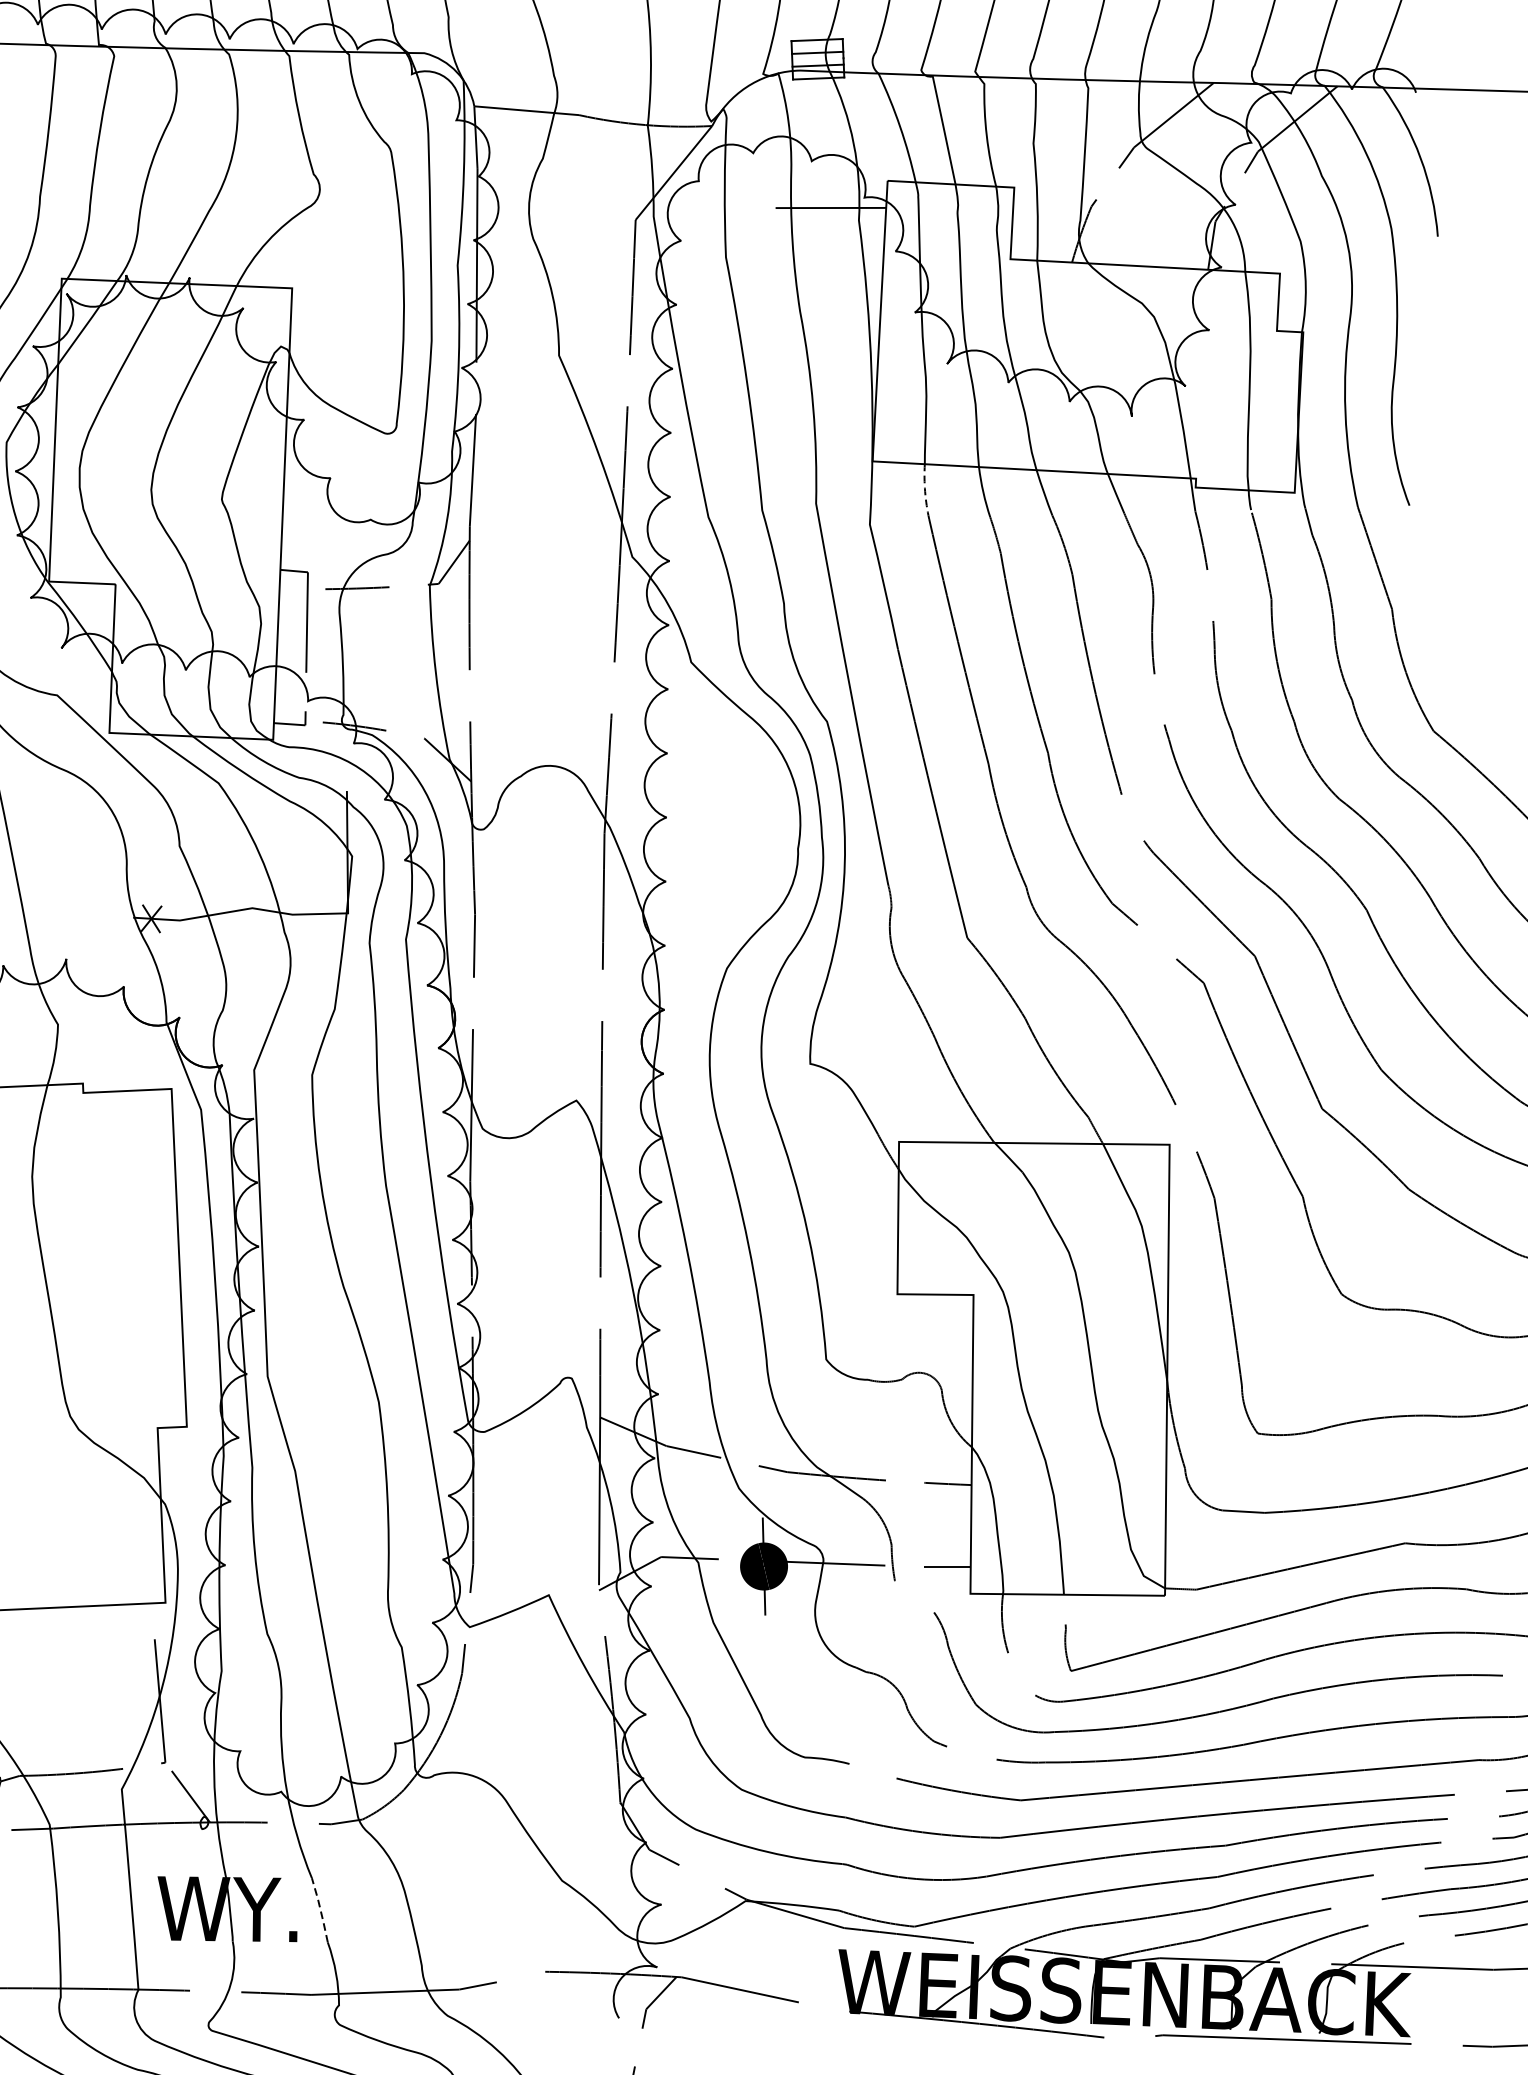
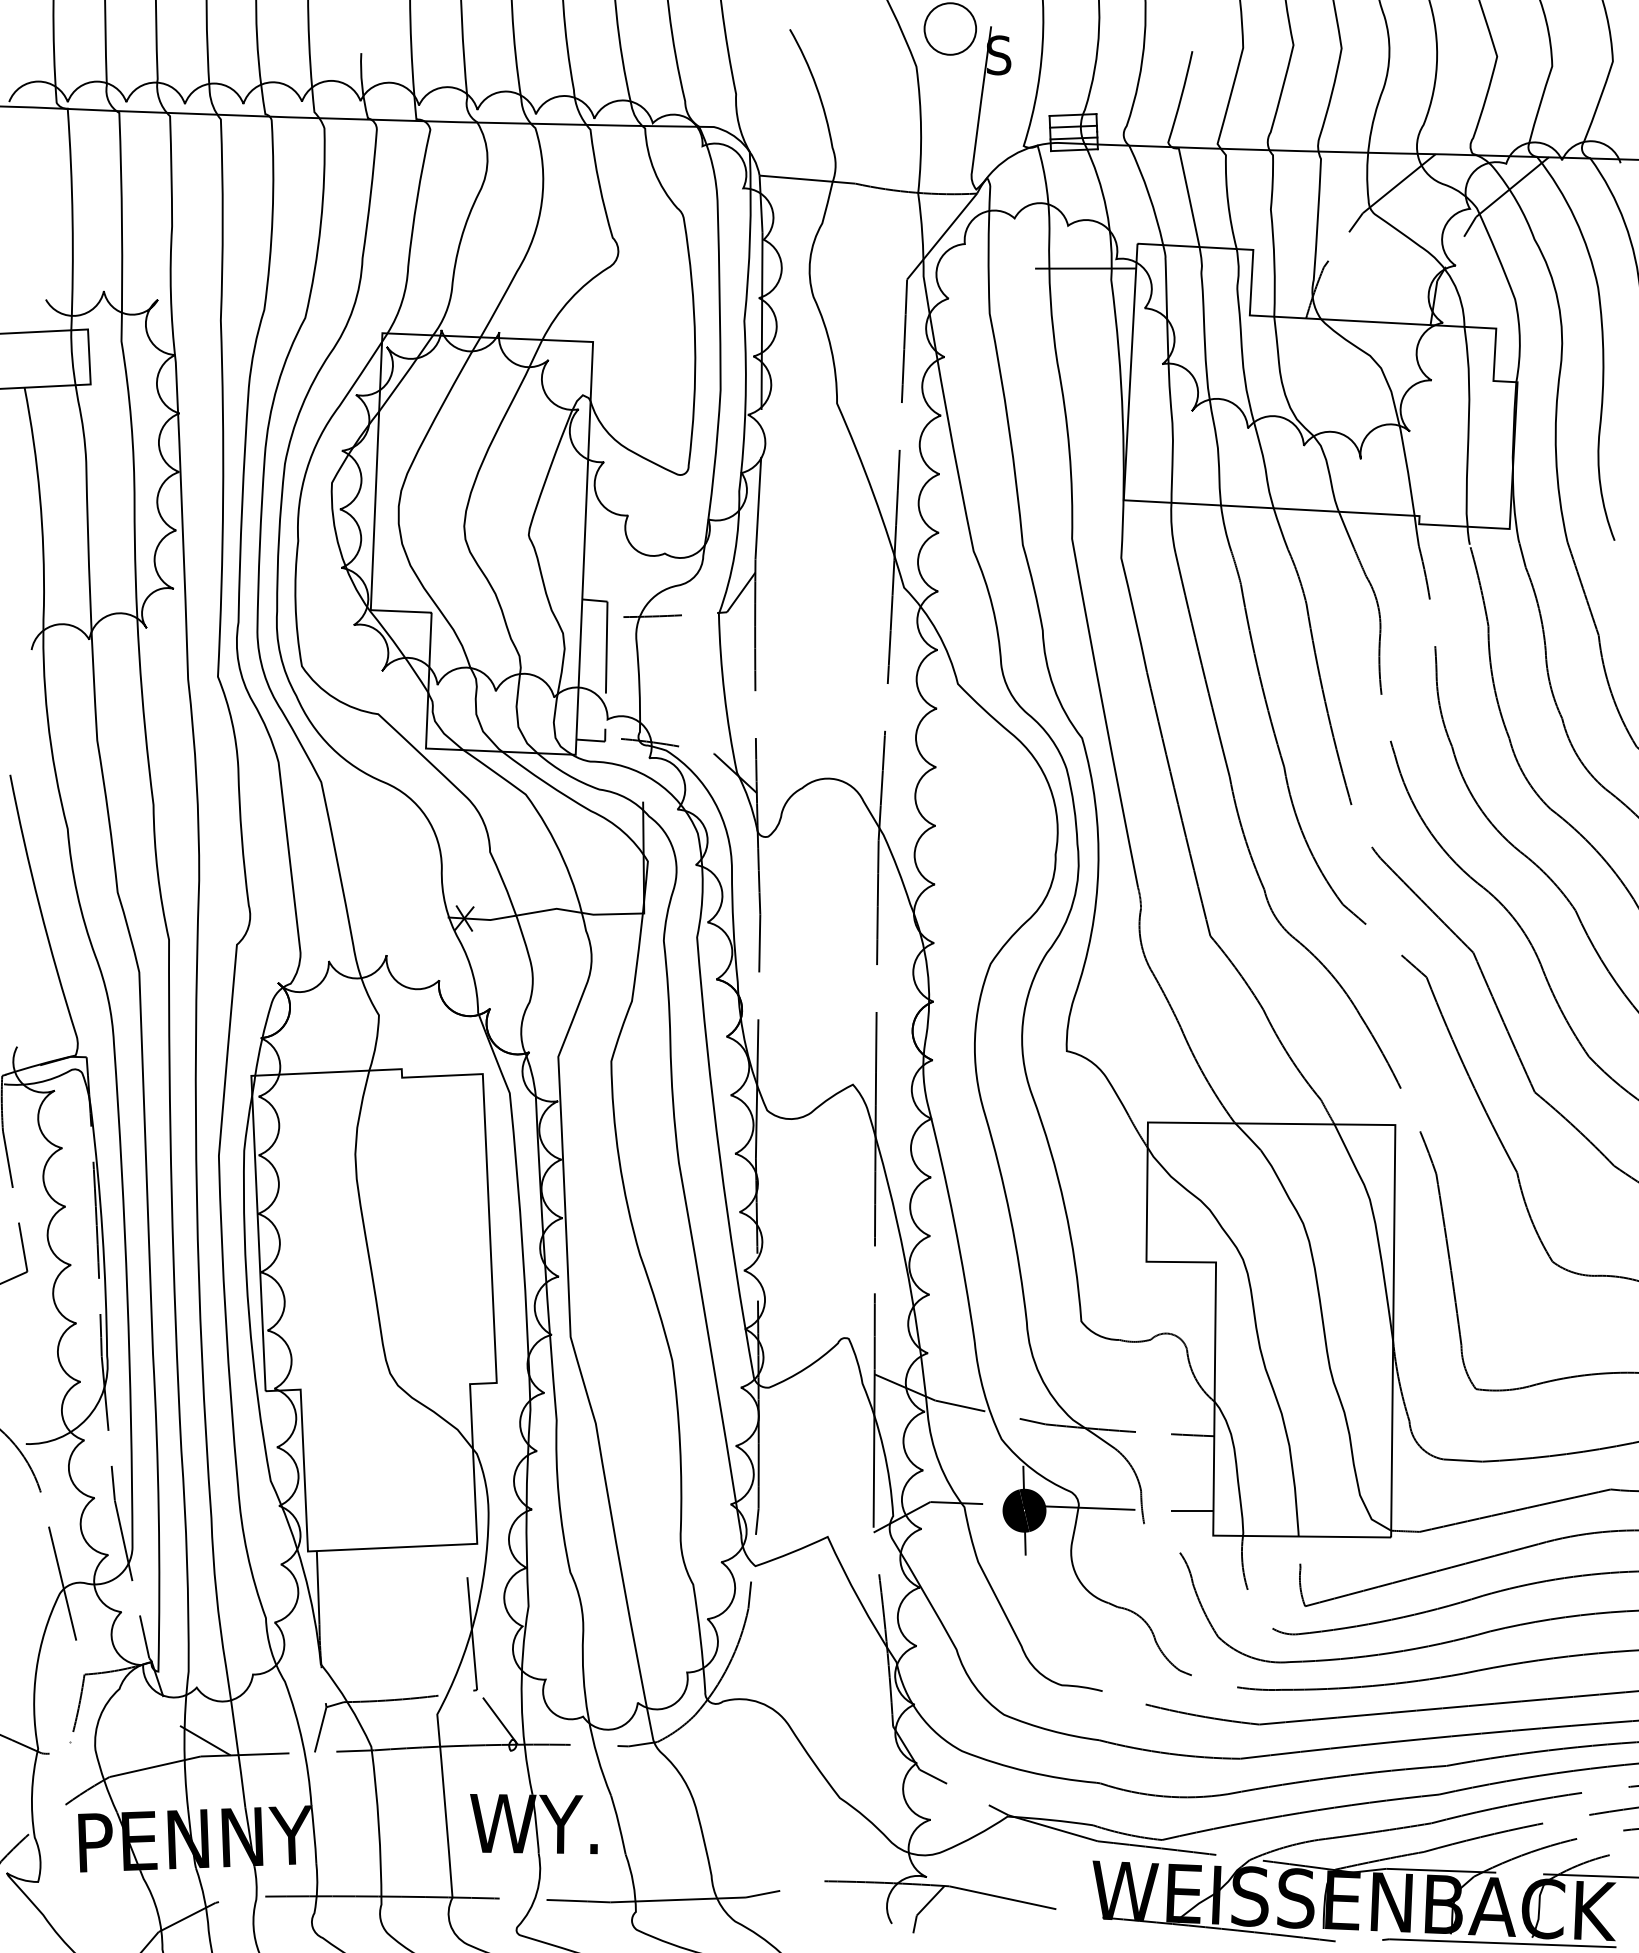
line: (924, 492) -> (1171, 528), dashed -> solid
line: (320, 1909) -> (618, 1824), dashed -> solid

